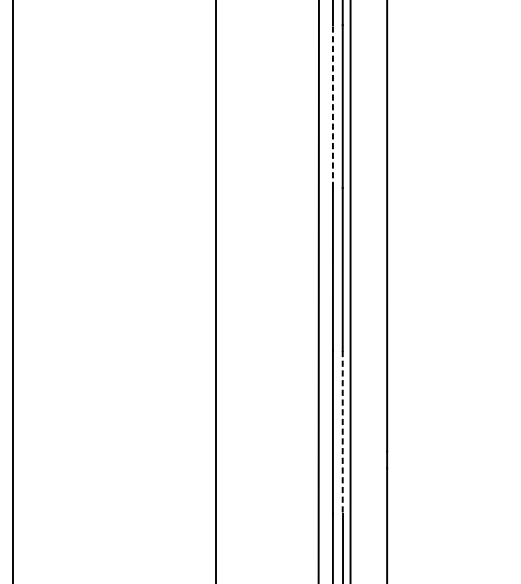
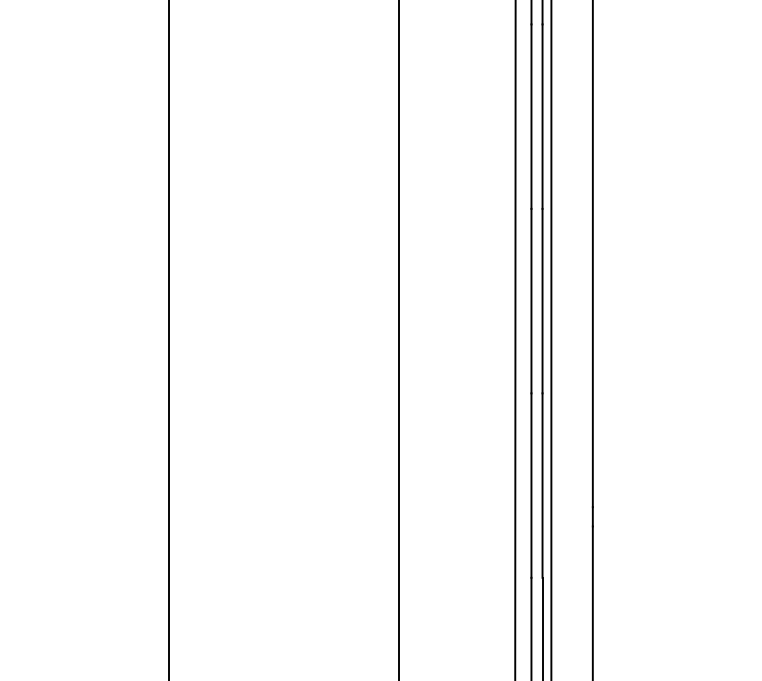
line: (332, 106) -> (531, 116), dashed -> solid
line: (342, 433) -> (542, 486), dashed -> solid

